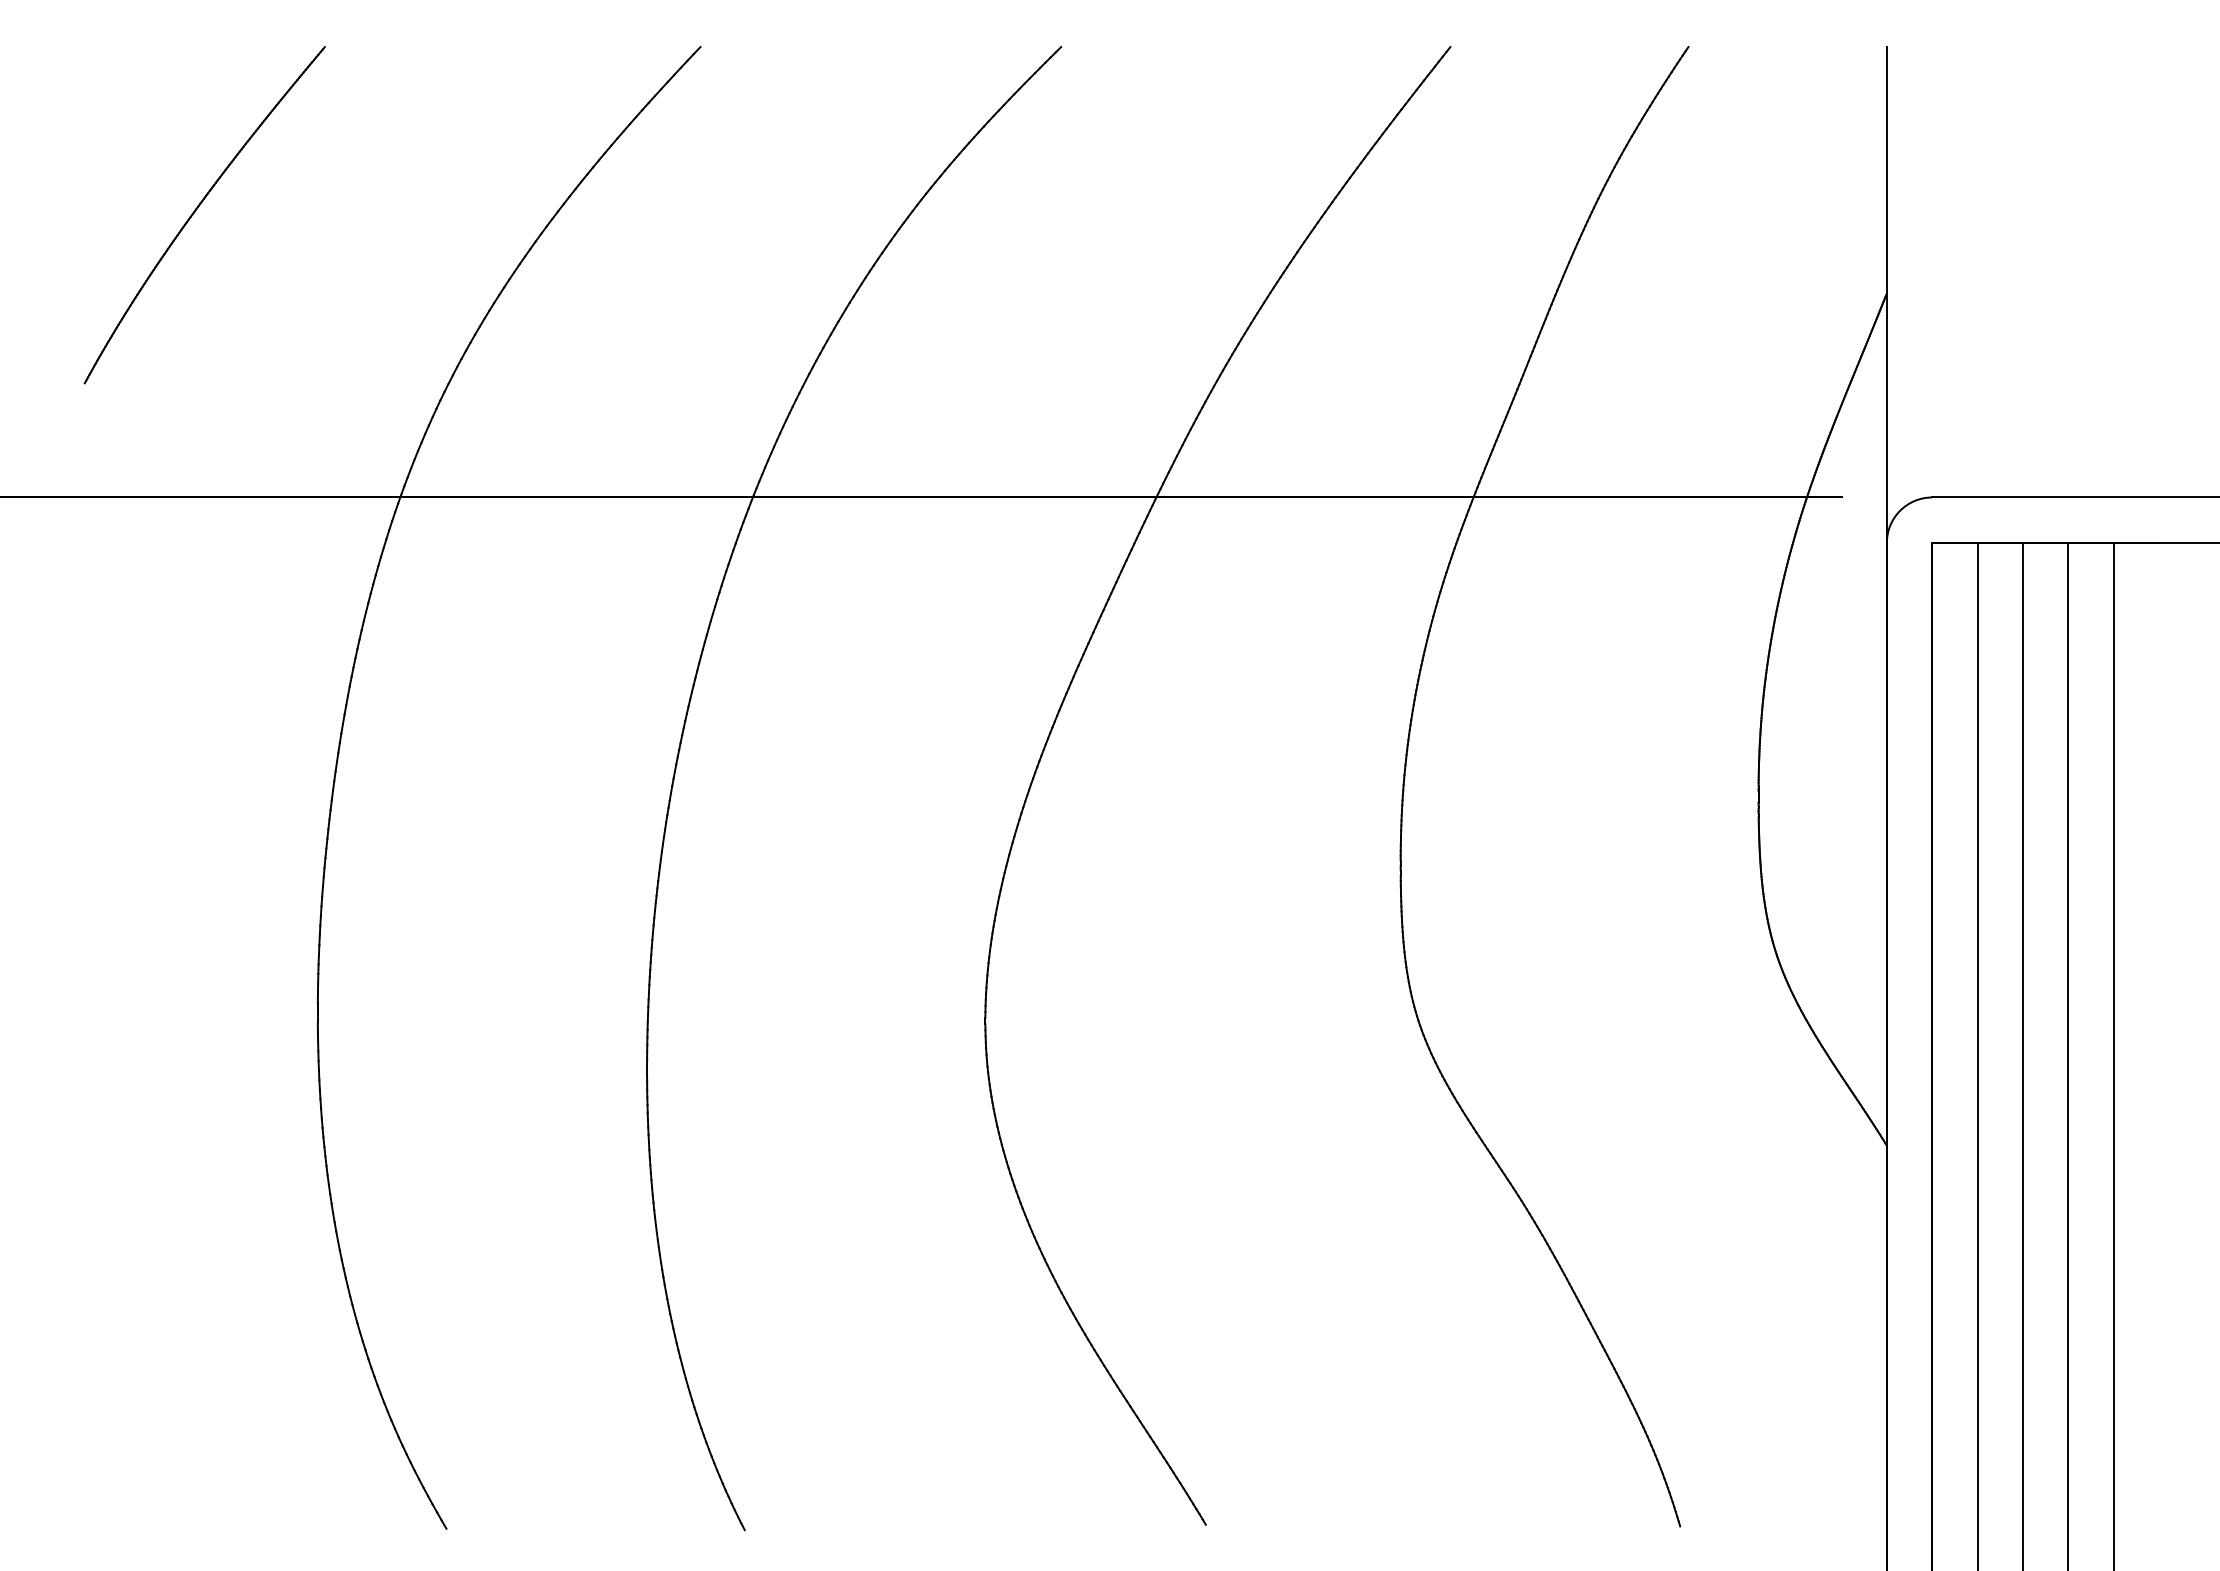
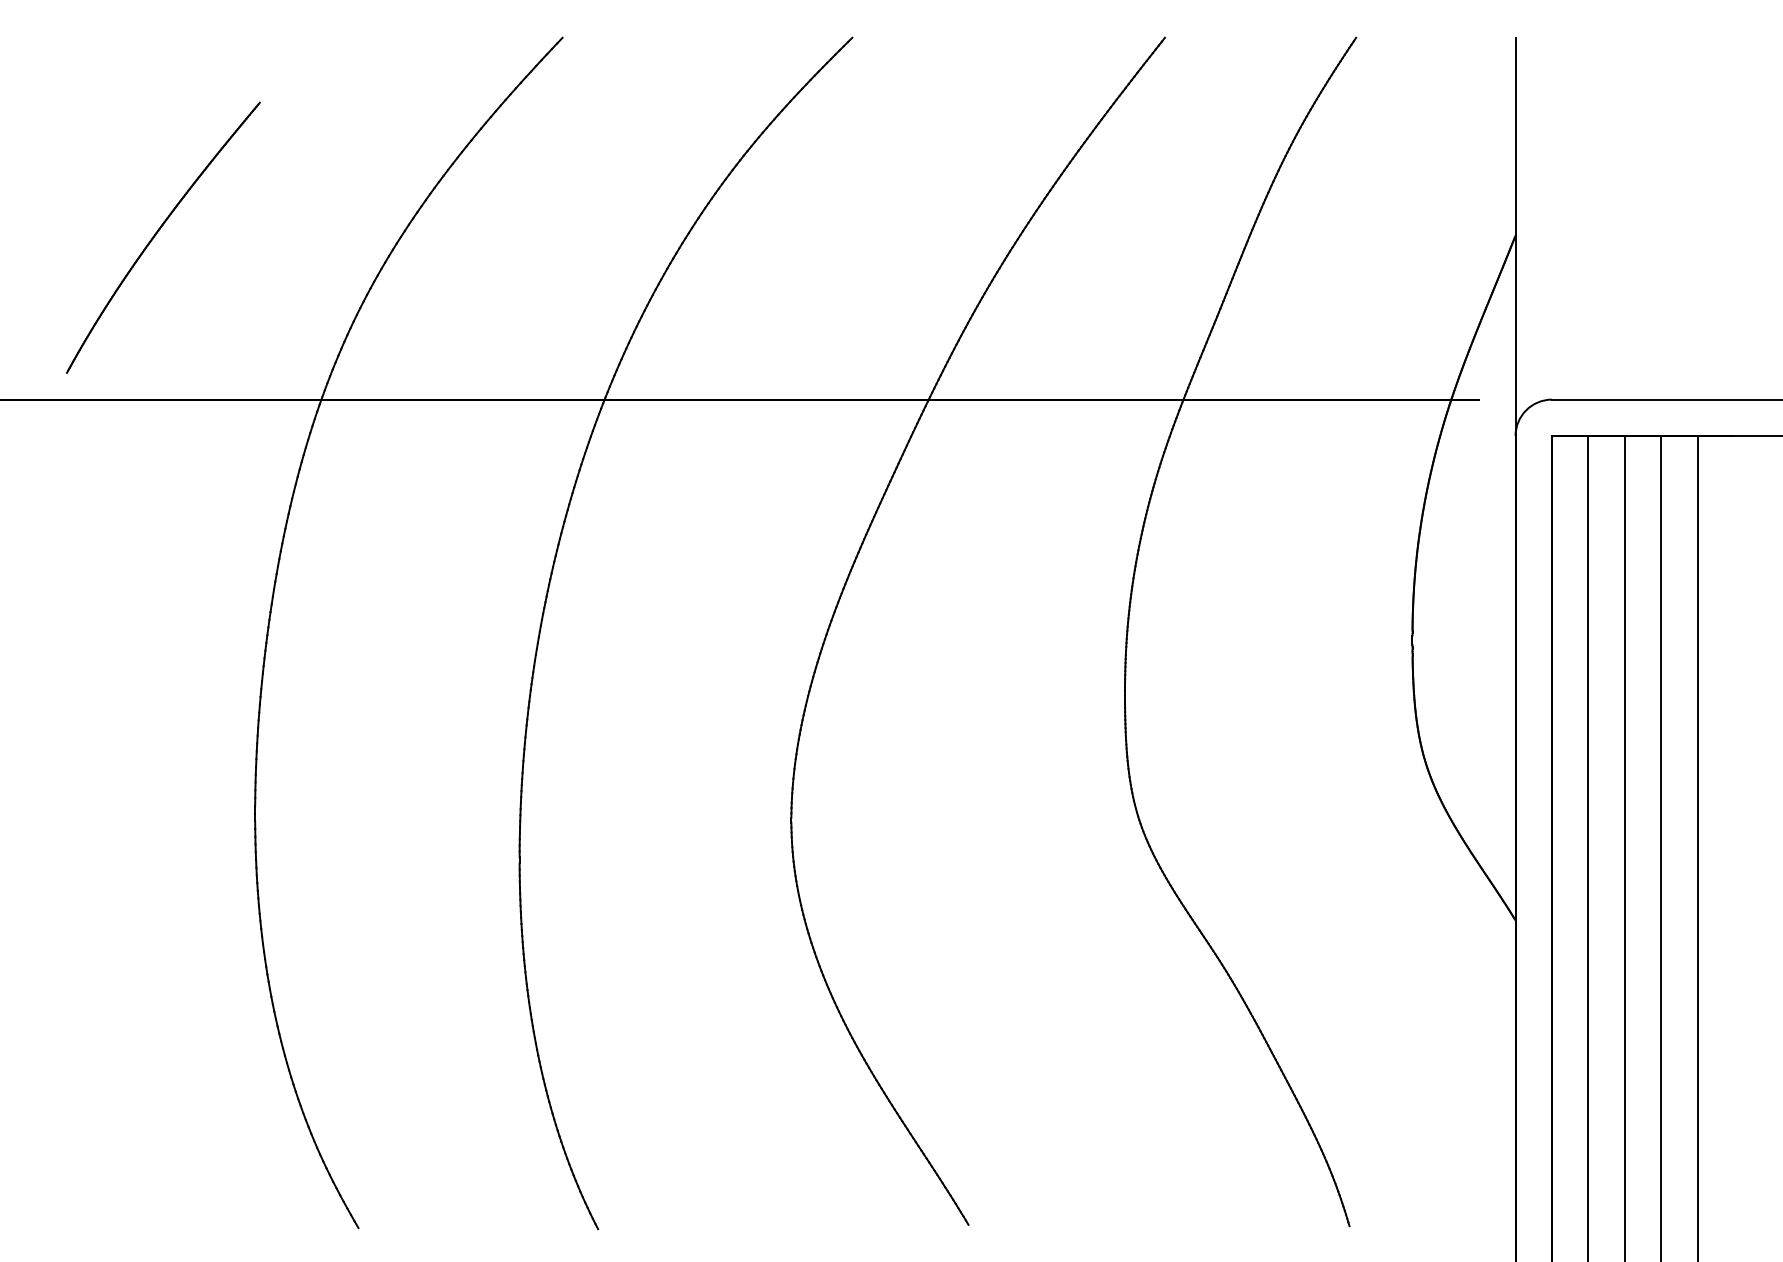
part: (198, 208) -> (158, 232), moved

